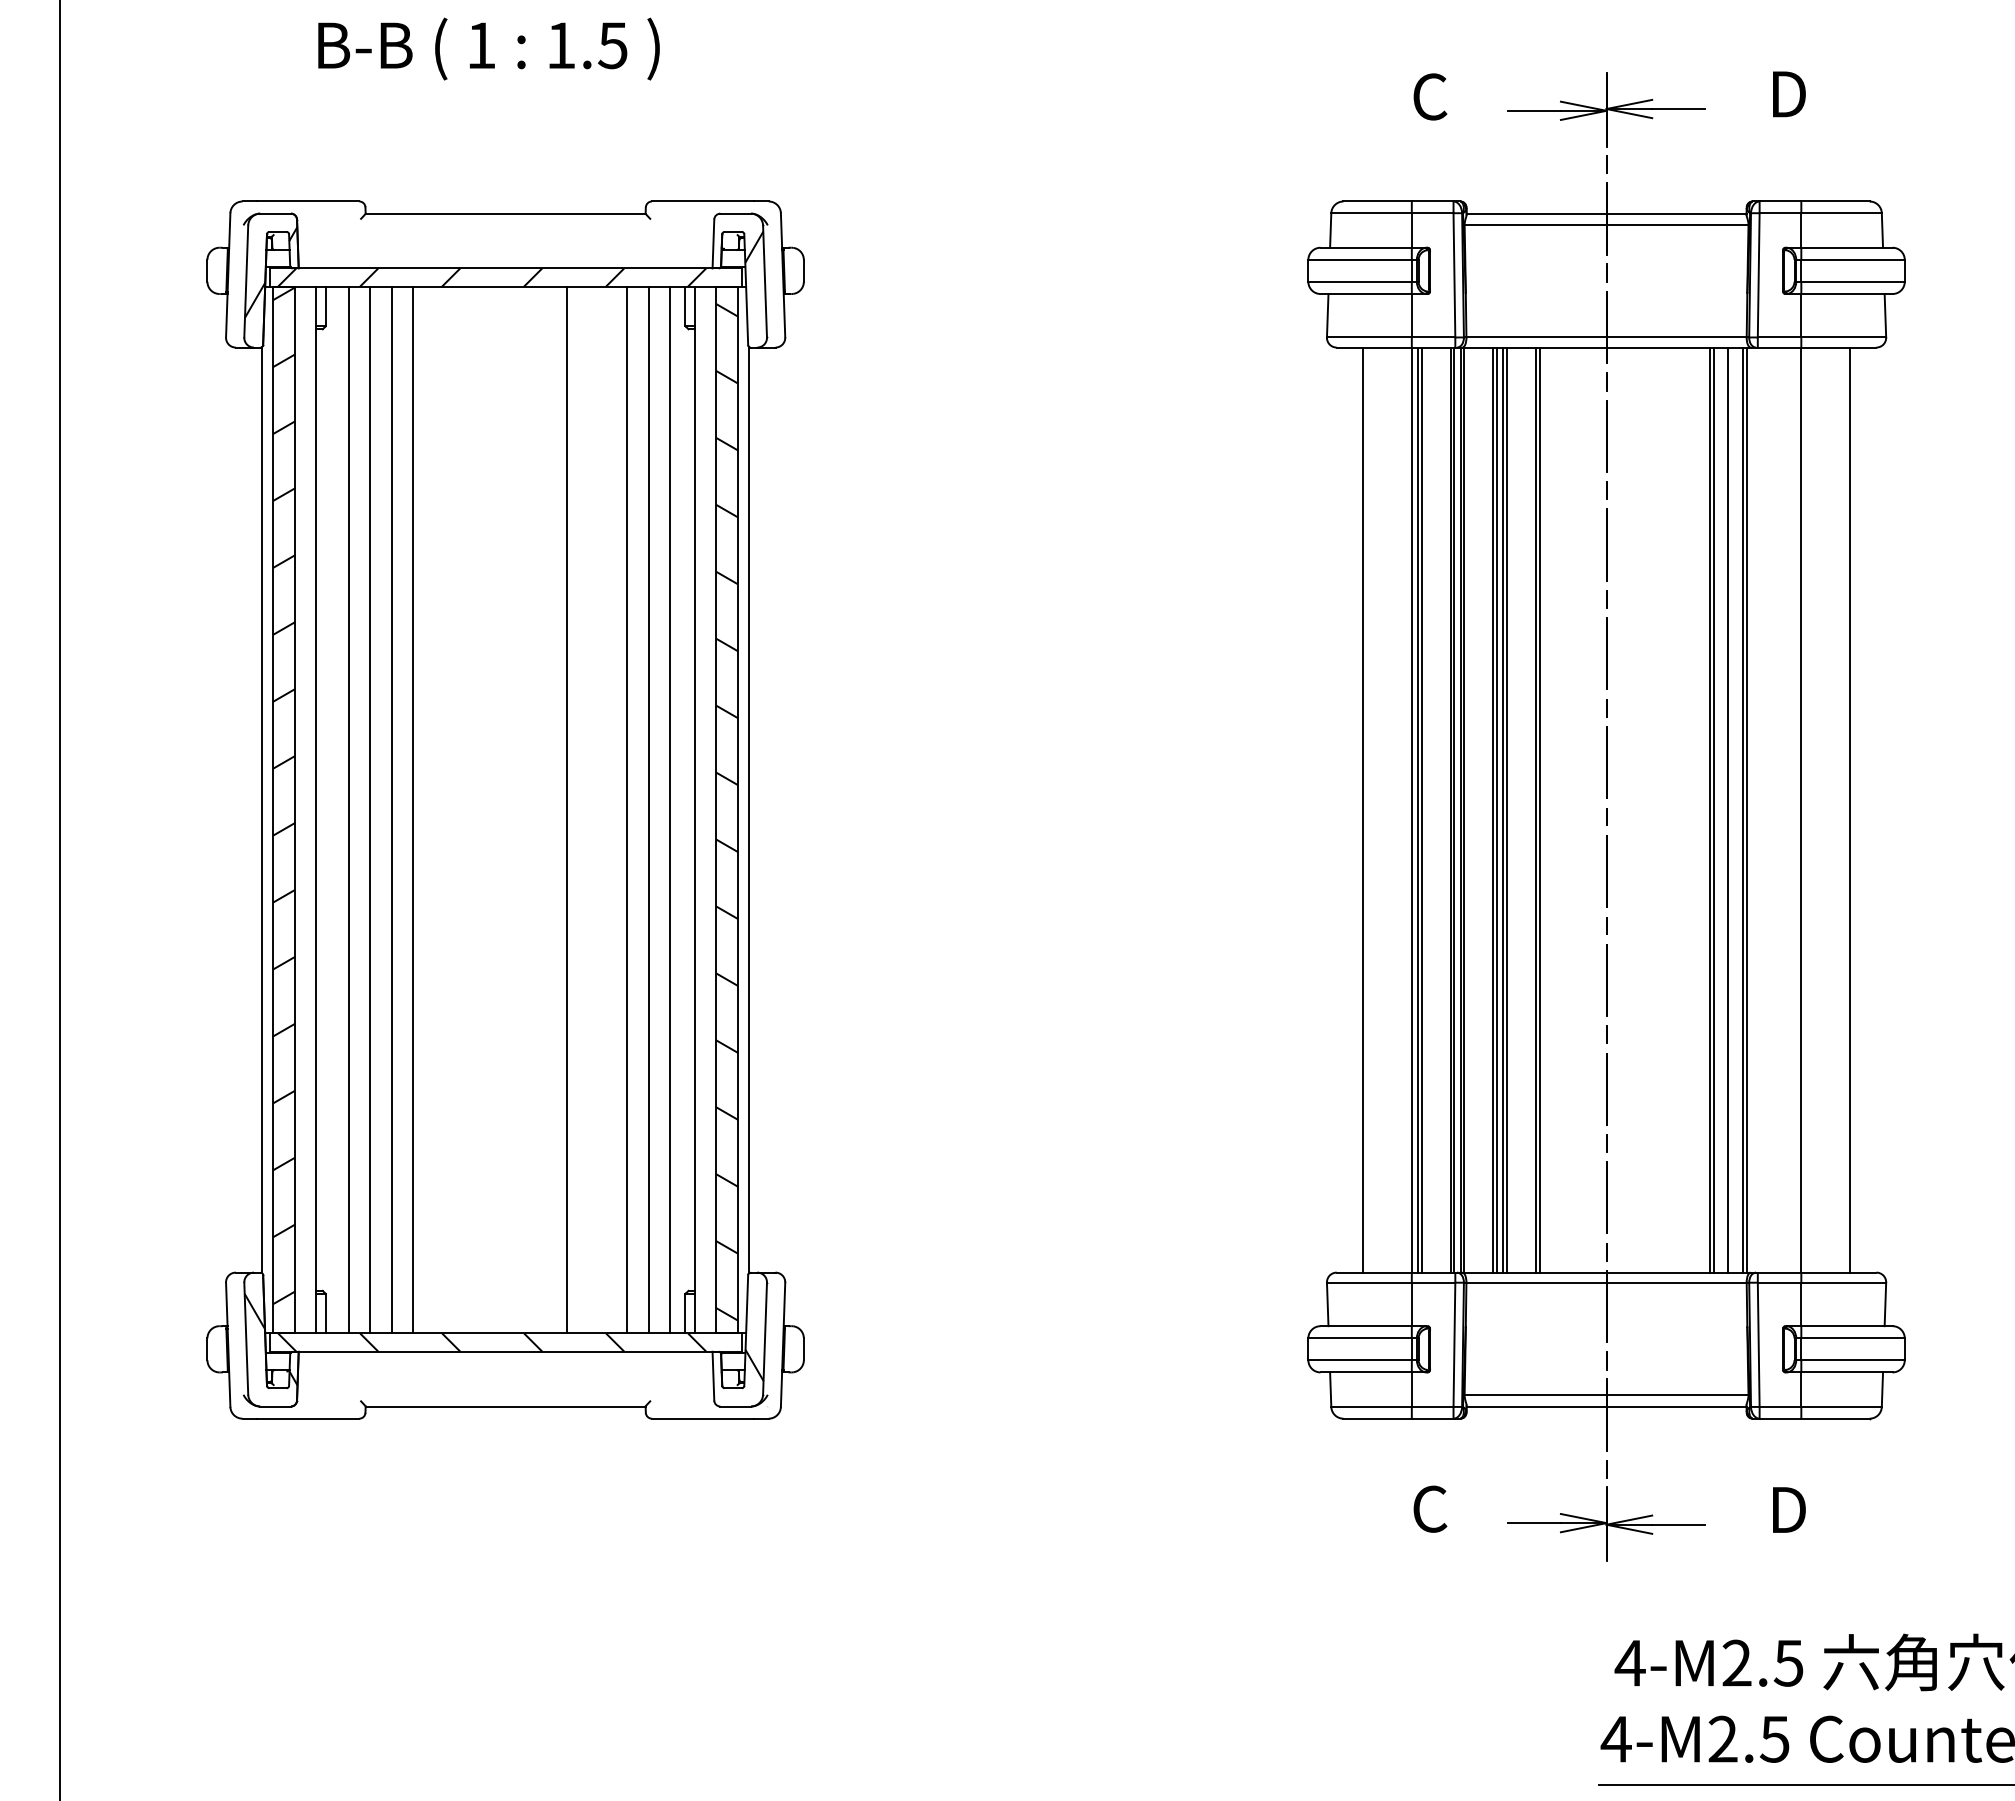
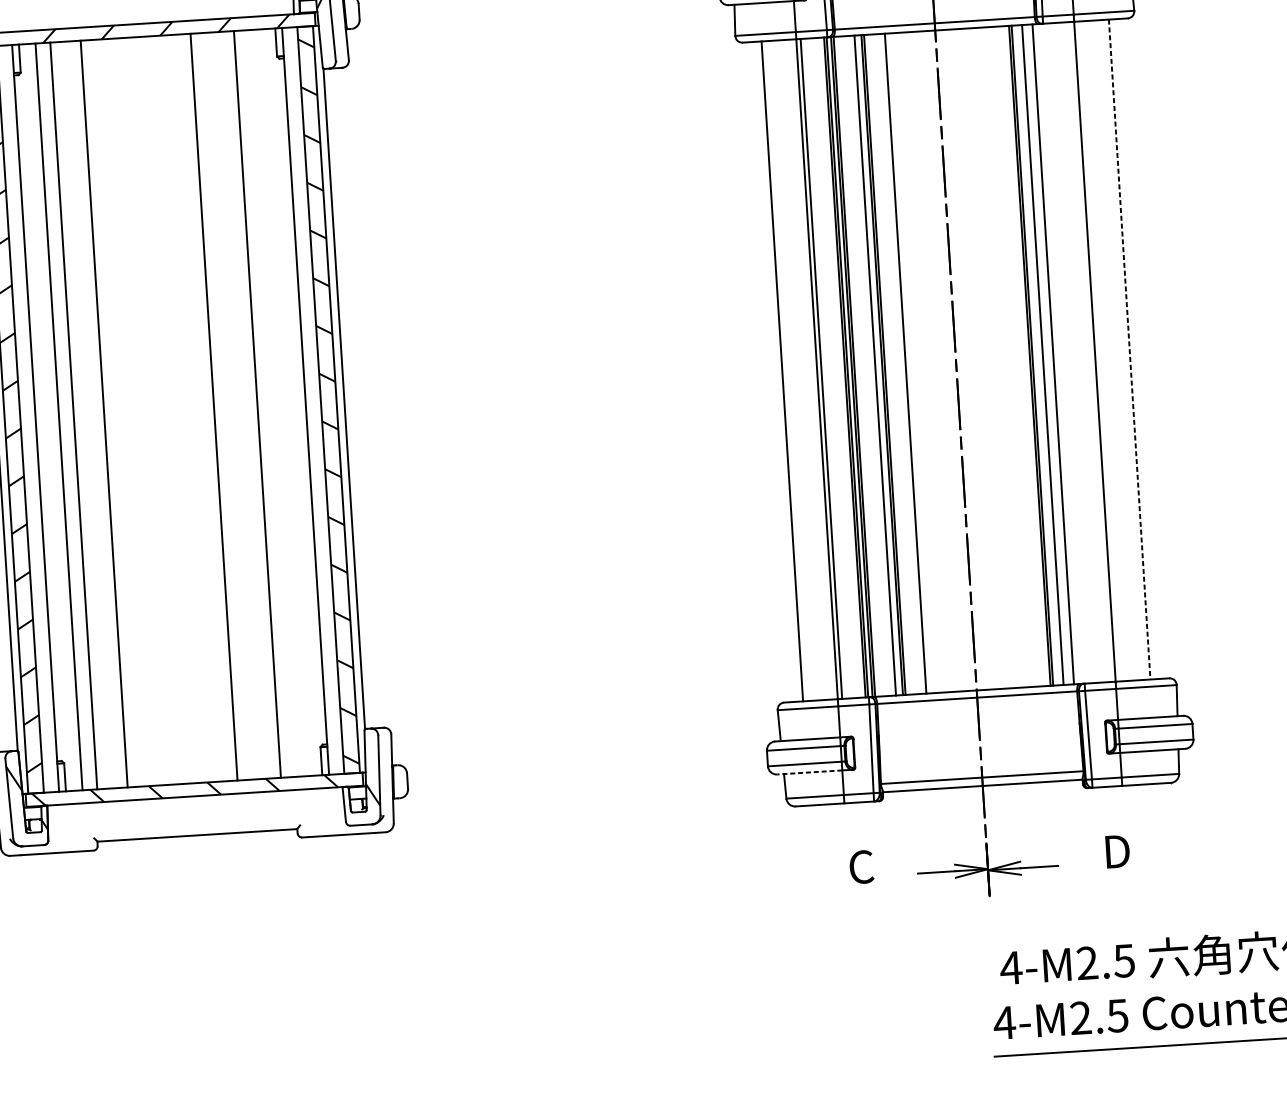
line: (391, 809) -> (89, 414), removed
line: (649, 809) -> (273, 403), removed
line: (669, 809) -> (287, 402), removed
line: (1421, 809) -> (823, 368), removed
line: (1497, 809) -> (878, 364), removed
line: (1539, 809) -> (908, 363), removed
line: (1746, 809) -> (1055, 353), removed
line: (1850, 810) -> (1130, 349), solid -> dashed
line: (1366, 1372) -> (809, 772), solid -> dashed

